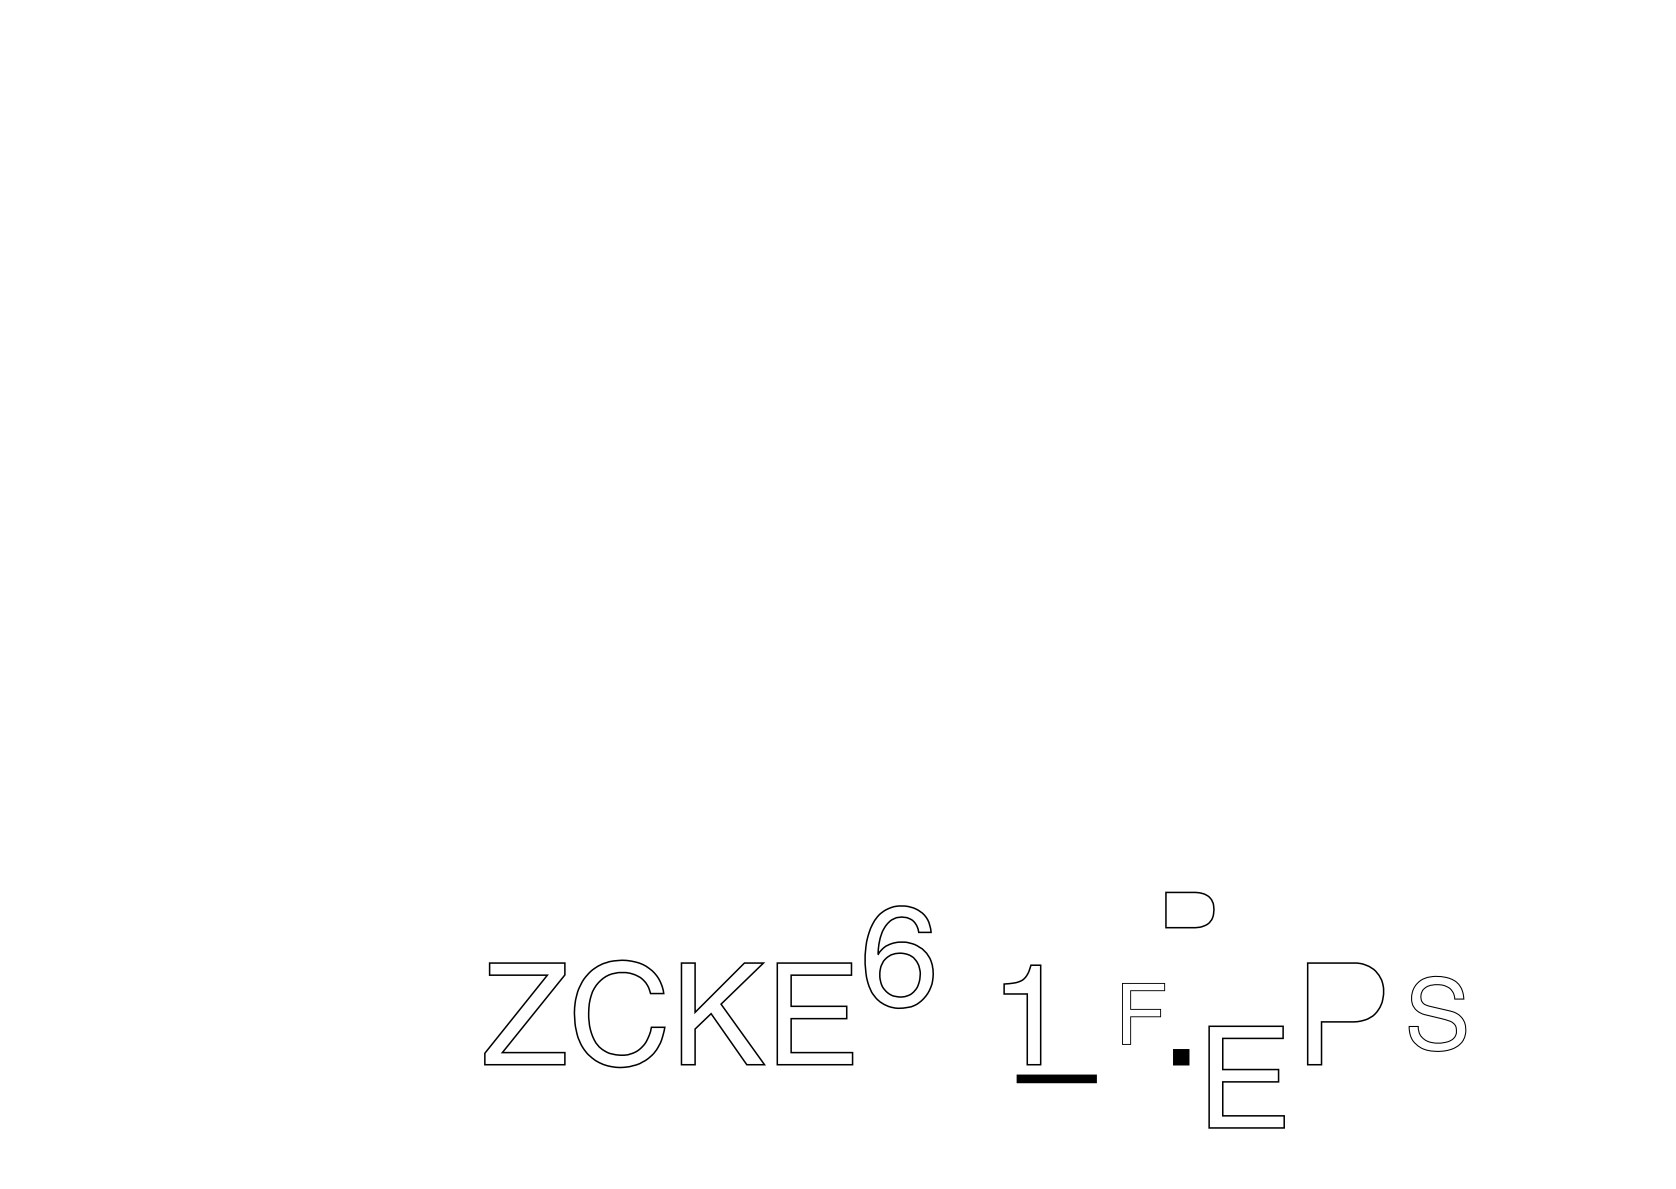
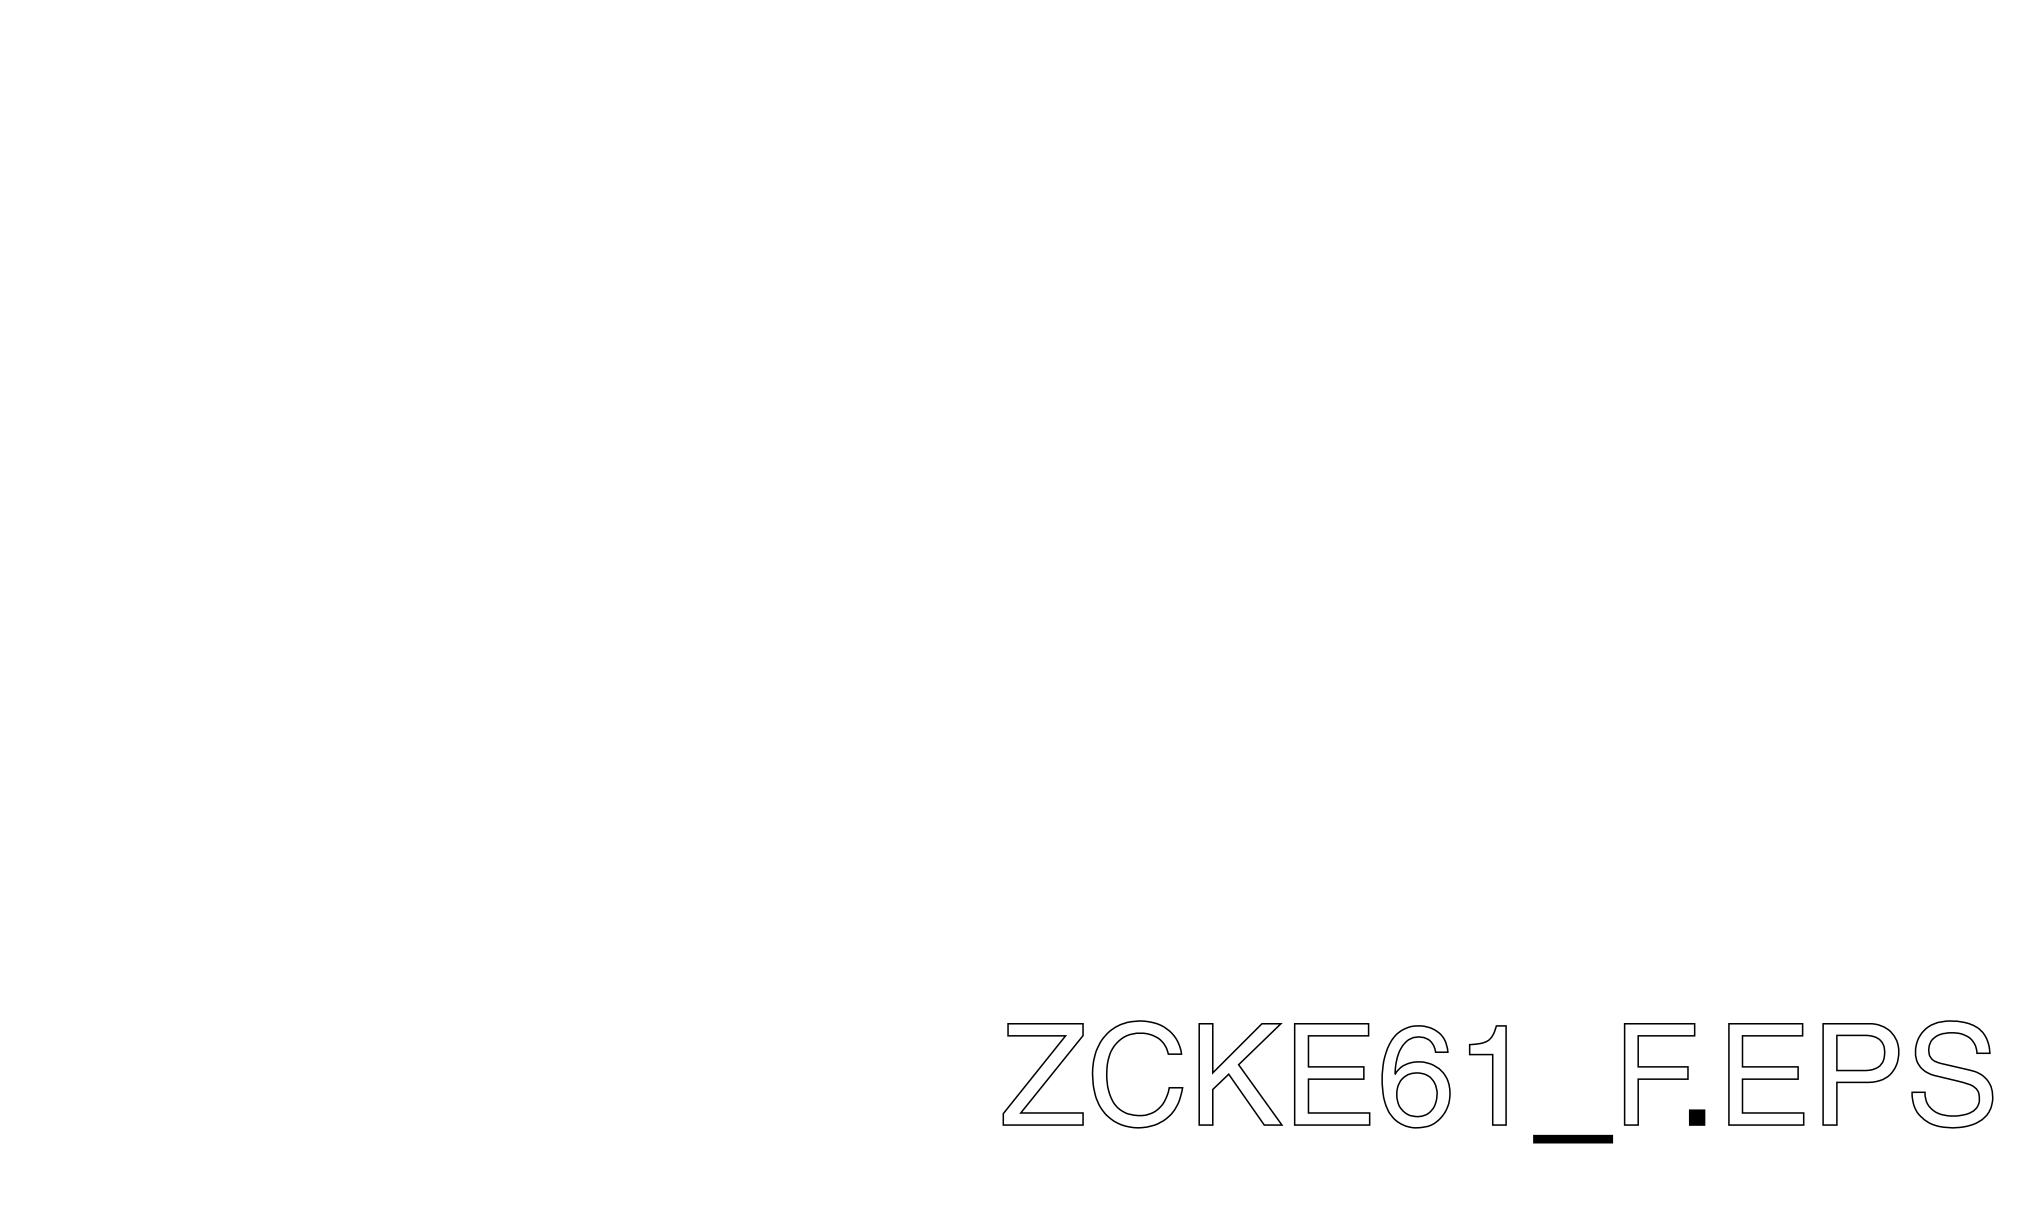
part: (1189, 909) -> (1860, 1052), moved
part: (898, 956) -> (1415, 1076), moved
part: (1143, 1013) -> (1659, 1074), size x1.67
part: (1437, 1013) -> (1952, 1074), size x1.43
part: (1022, 1014) -> (1487, 1075), moved
part: (1246, 1077) -> (1766, 1074), moved

